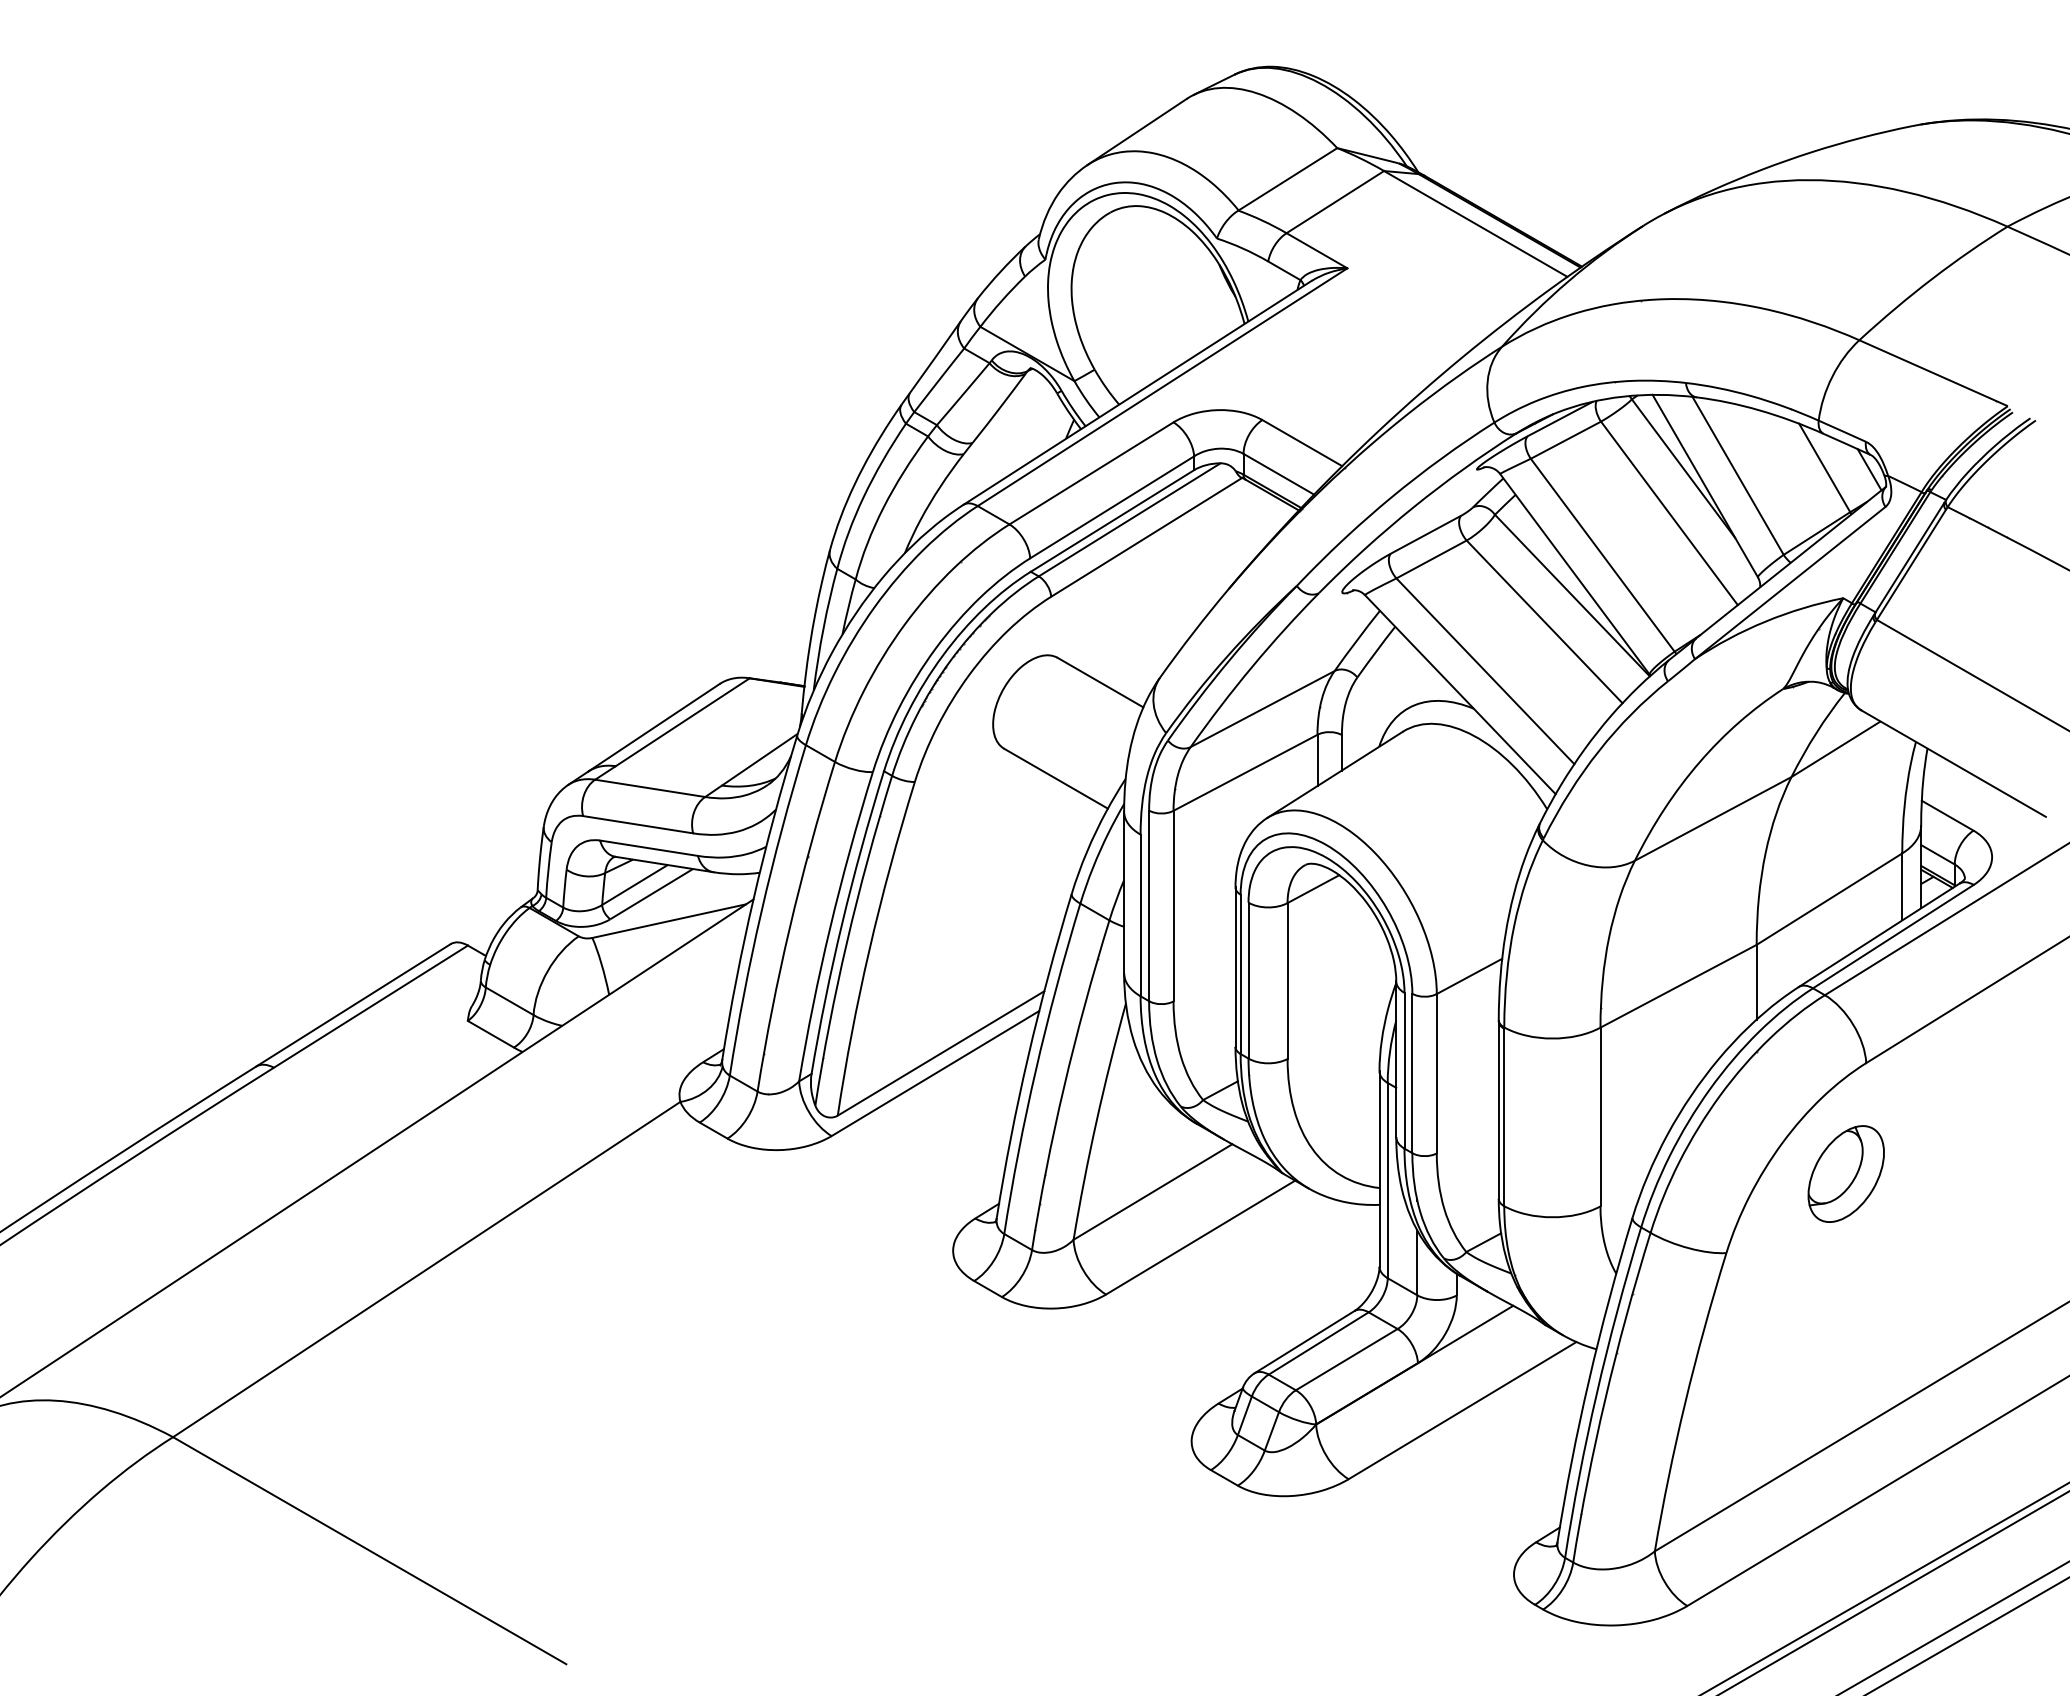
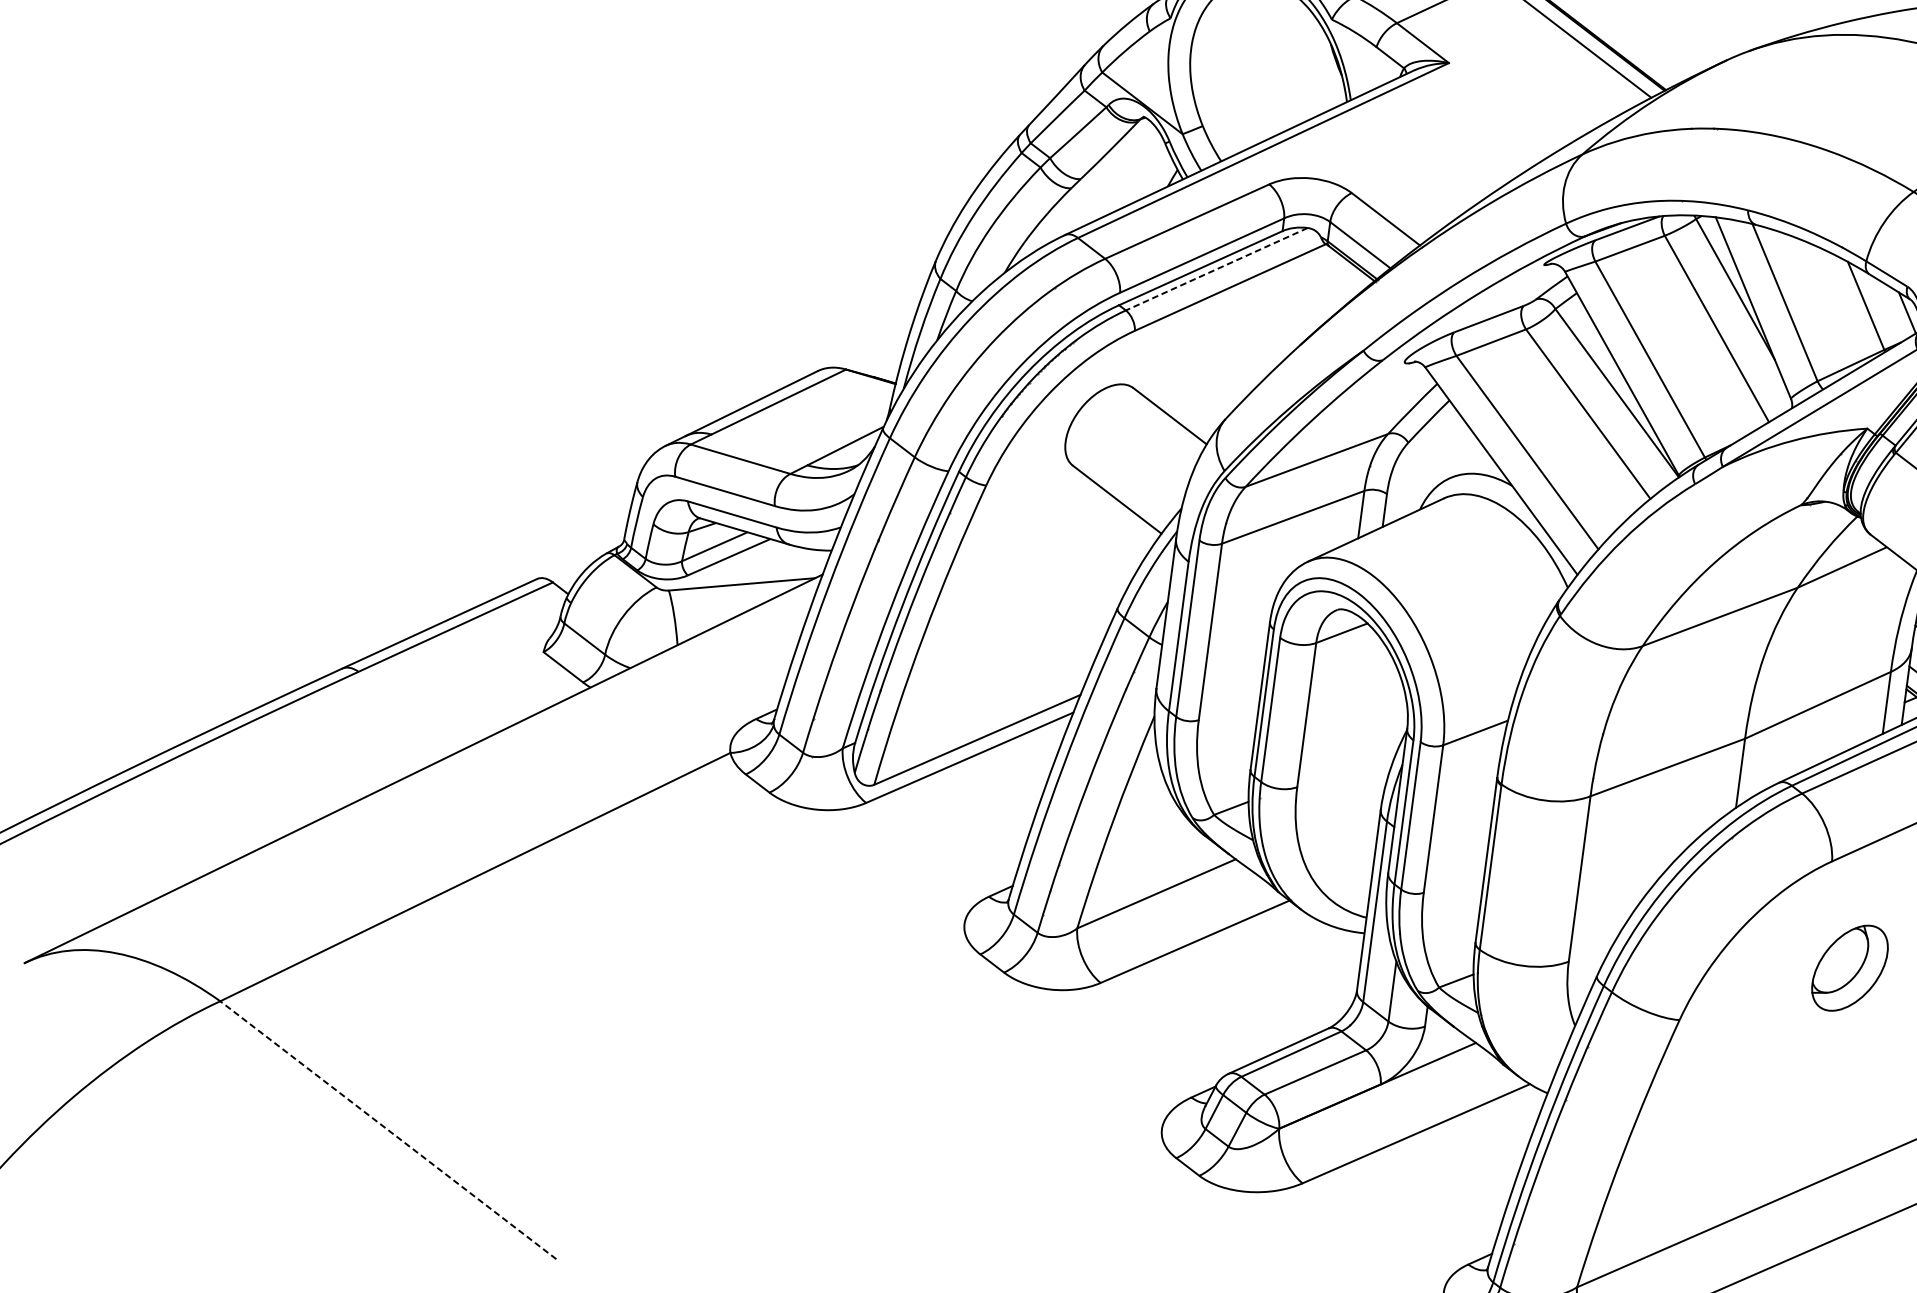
line: (1129, 520) -> (1216, 269), solid -> dashed
part: (1845, 1173) -> (1849, 967), moved
line: (369, 1550) -> (388, 1130), solid -> dashed

